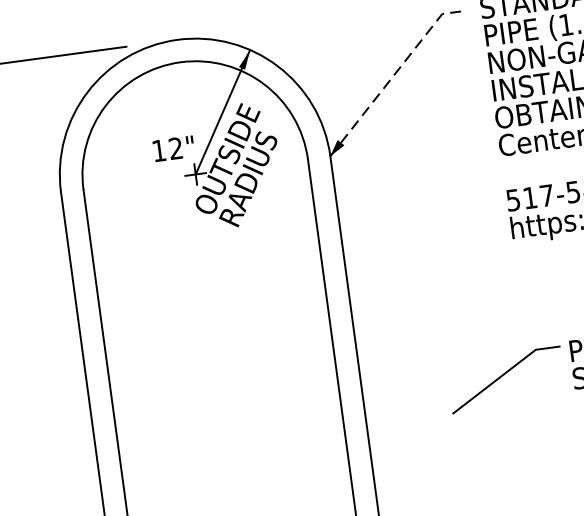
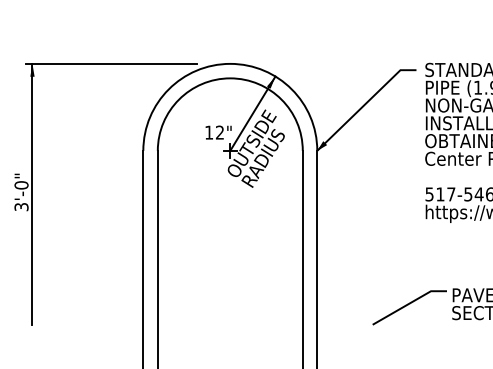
line: (395, 74) -> (365, 104), dashed -> solid

